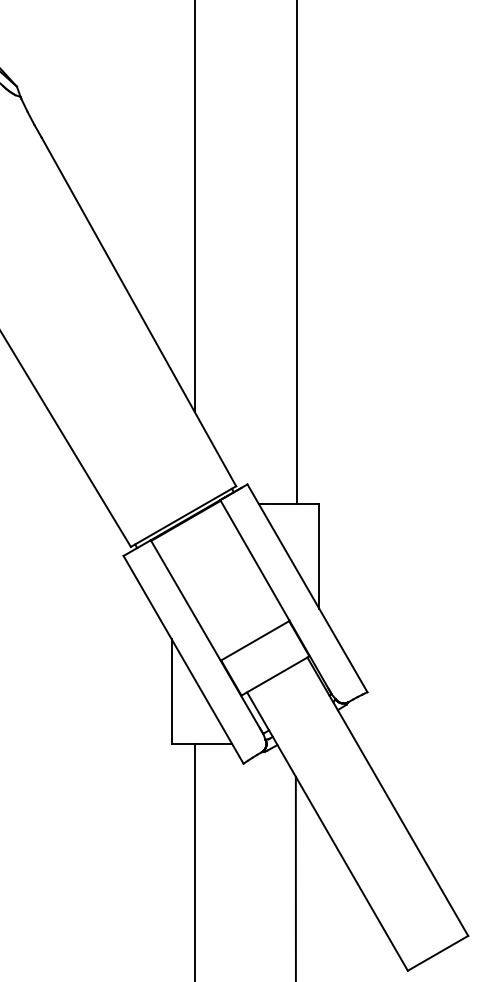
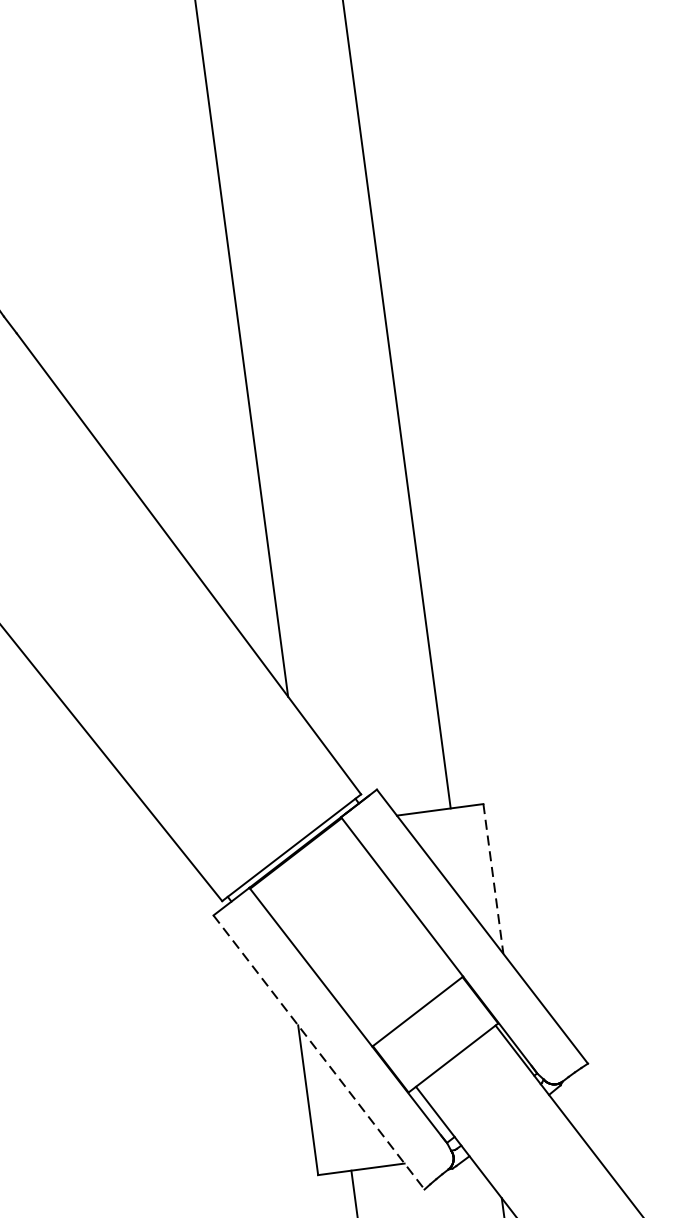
line: (319, 557) -> (493, 880), solid -> dashed
line: (183, 659) -> (318, 1051), solid -> dashed

